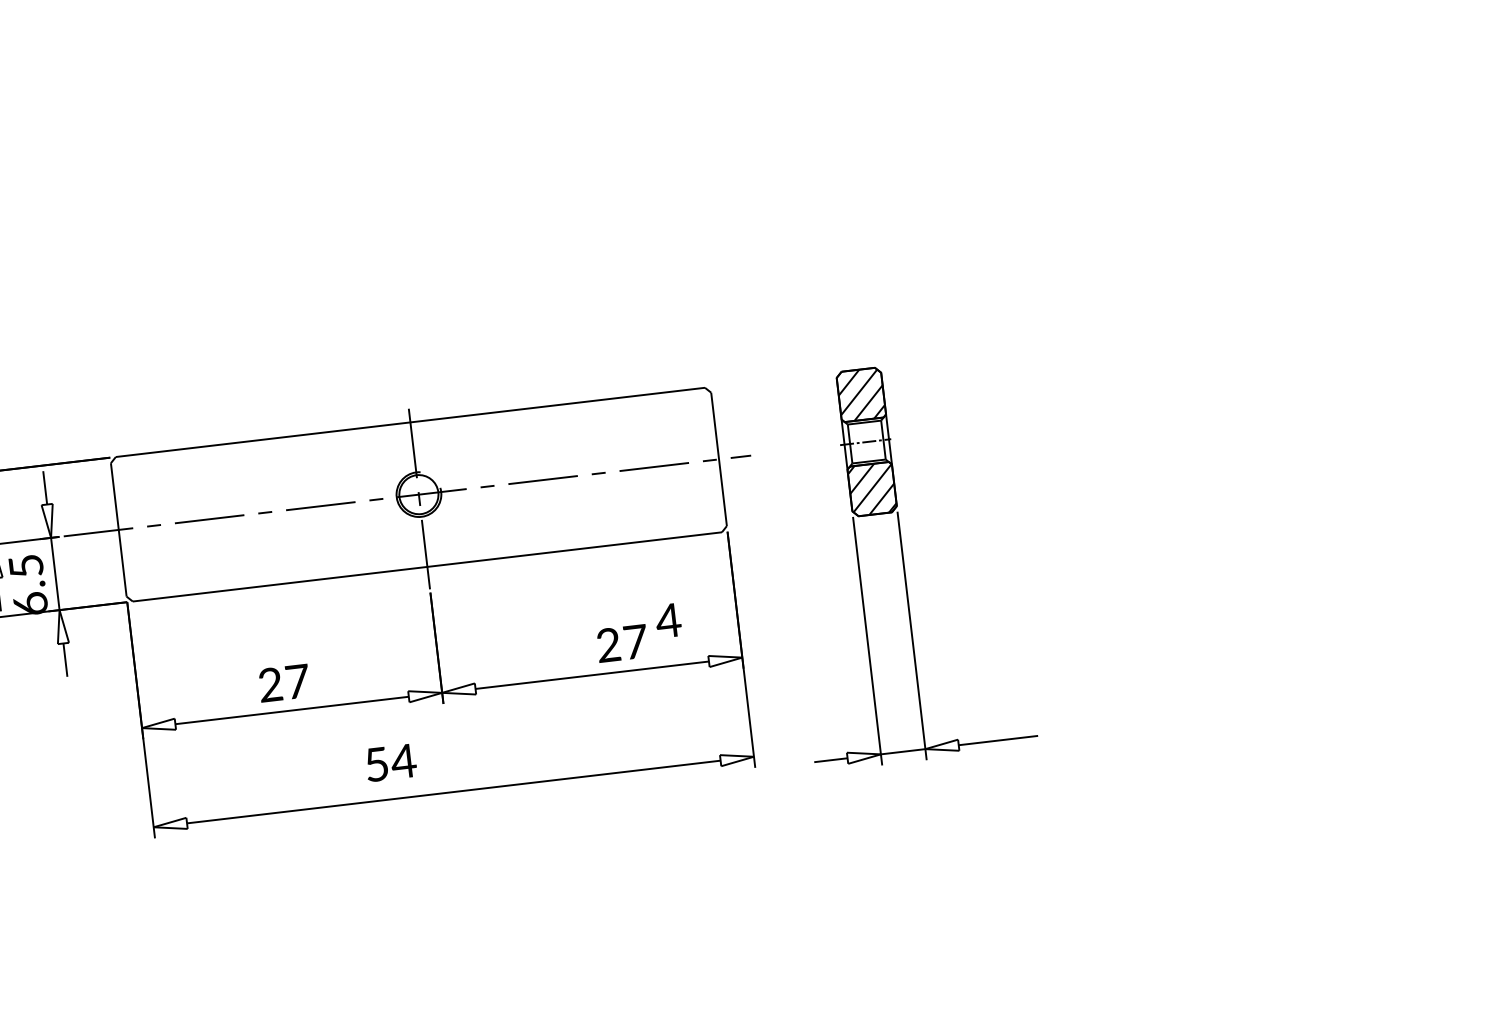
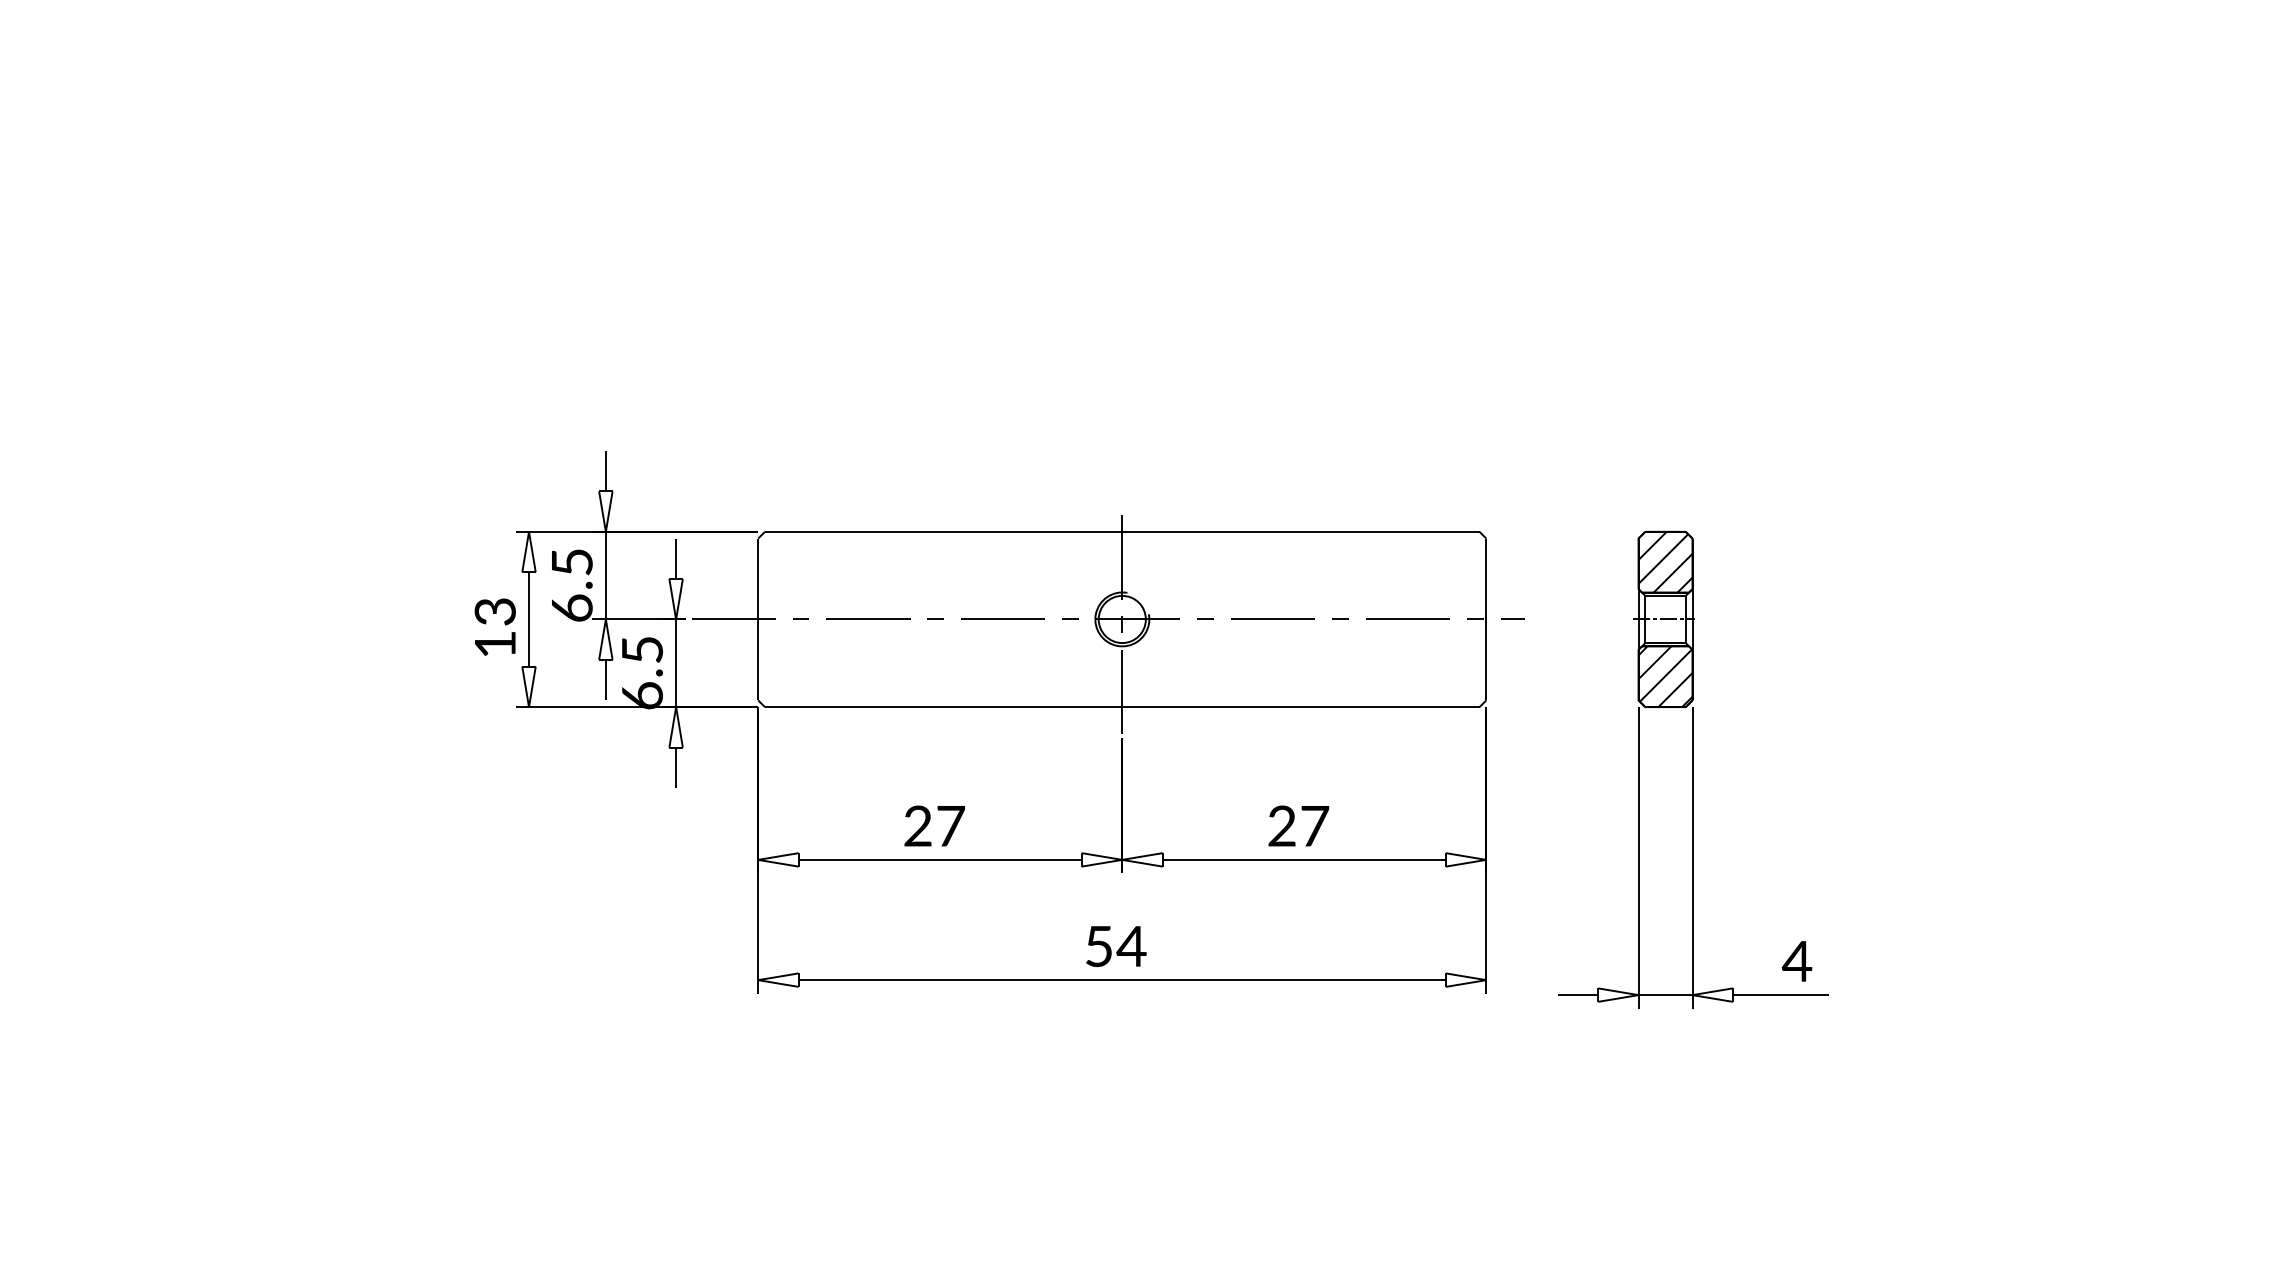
text: (667, 620) -> (1796, 961), moved
text: (622, 642) -> (1298, 825), moved
text: (391, 762) -> (1116, 946), moved

